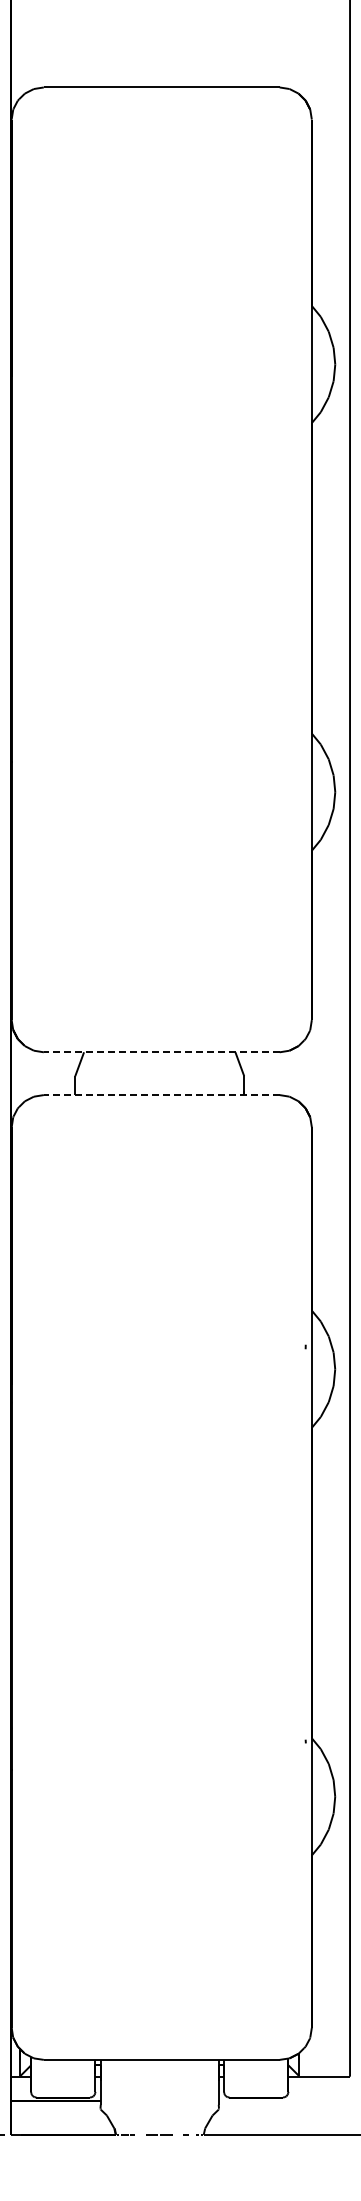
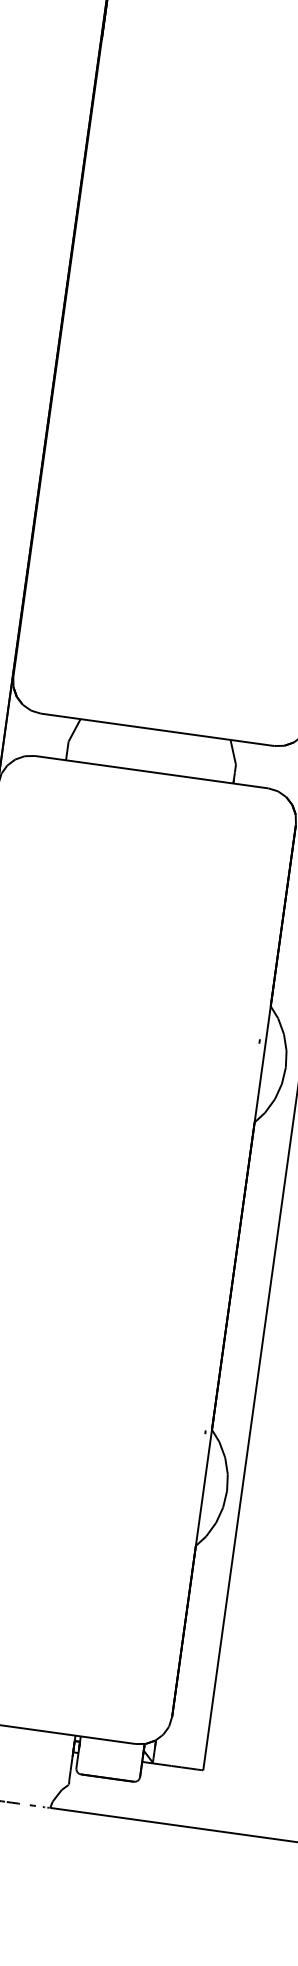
line: (161, 1052) -> (157, 729), dashed -> solid
line: (161, 1095) -> (151, 772), dashed -> solid

